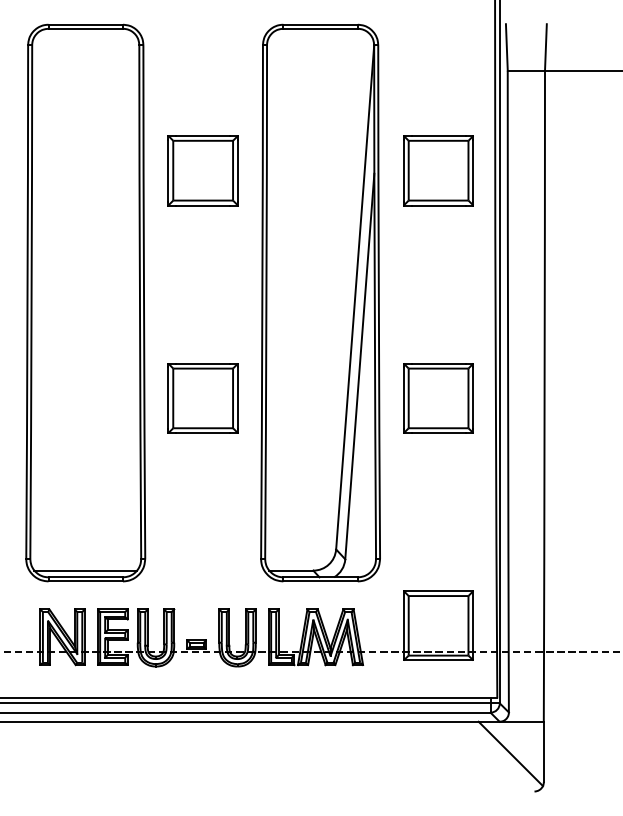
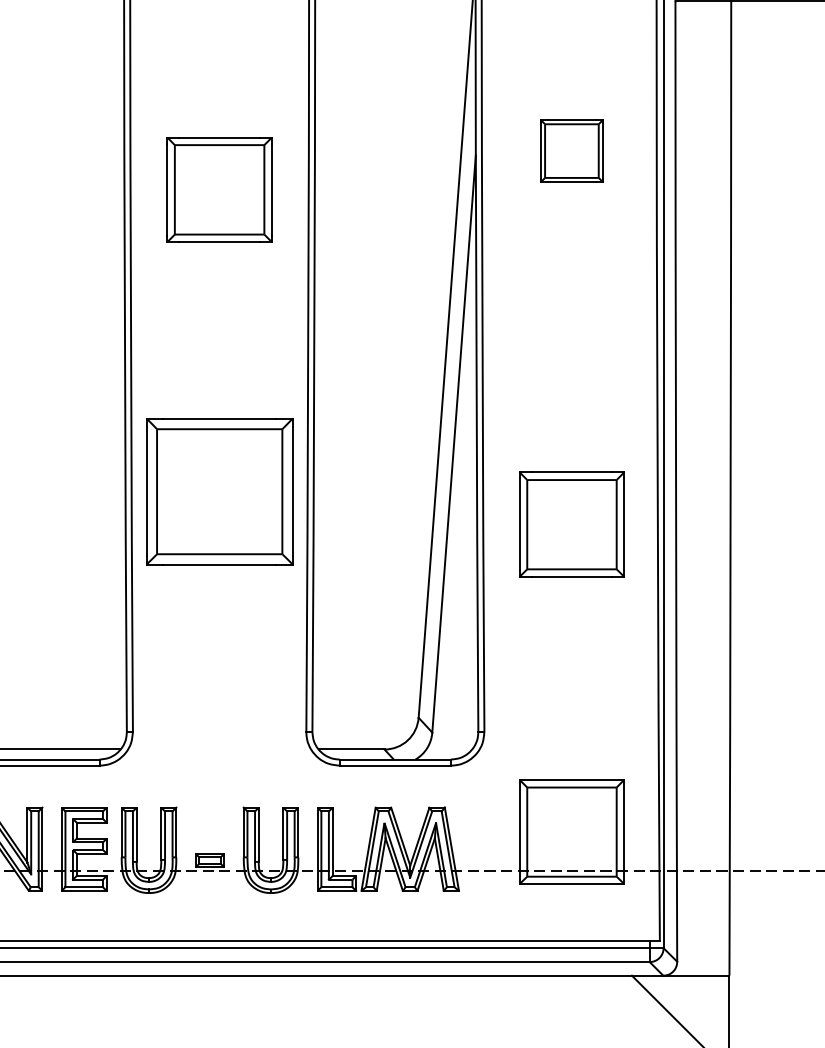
part: (202, 170) -> (218, 189), moved
part: (438, 170) -> (571, 150), size x0.6
part: (202, 398) -> (218, 491), size x1.4
part: (438, 398) -> (571, 524), moved

